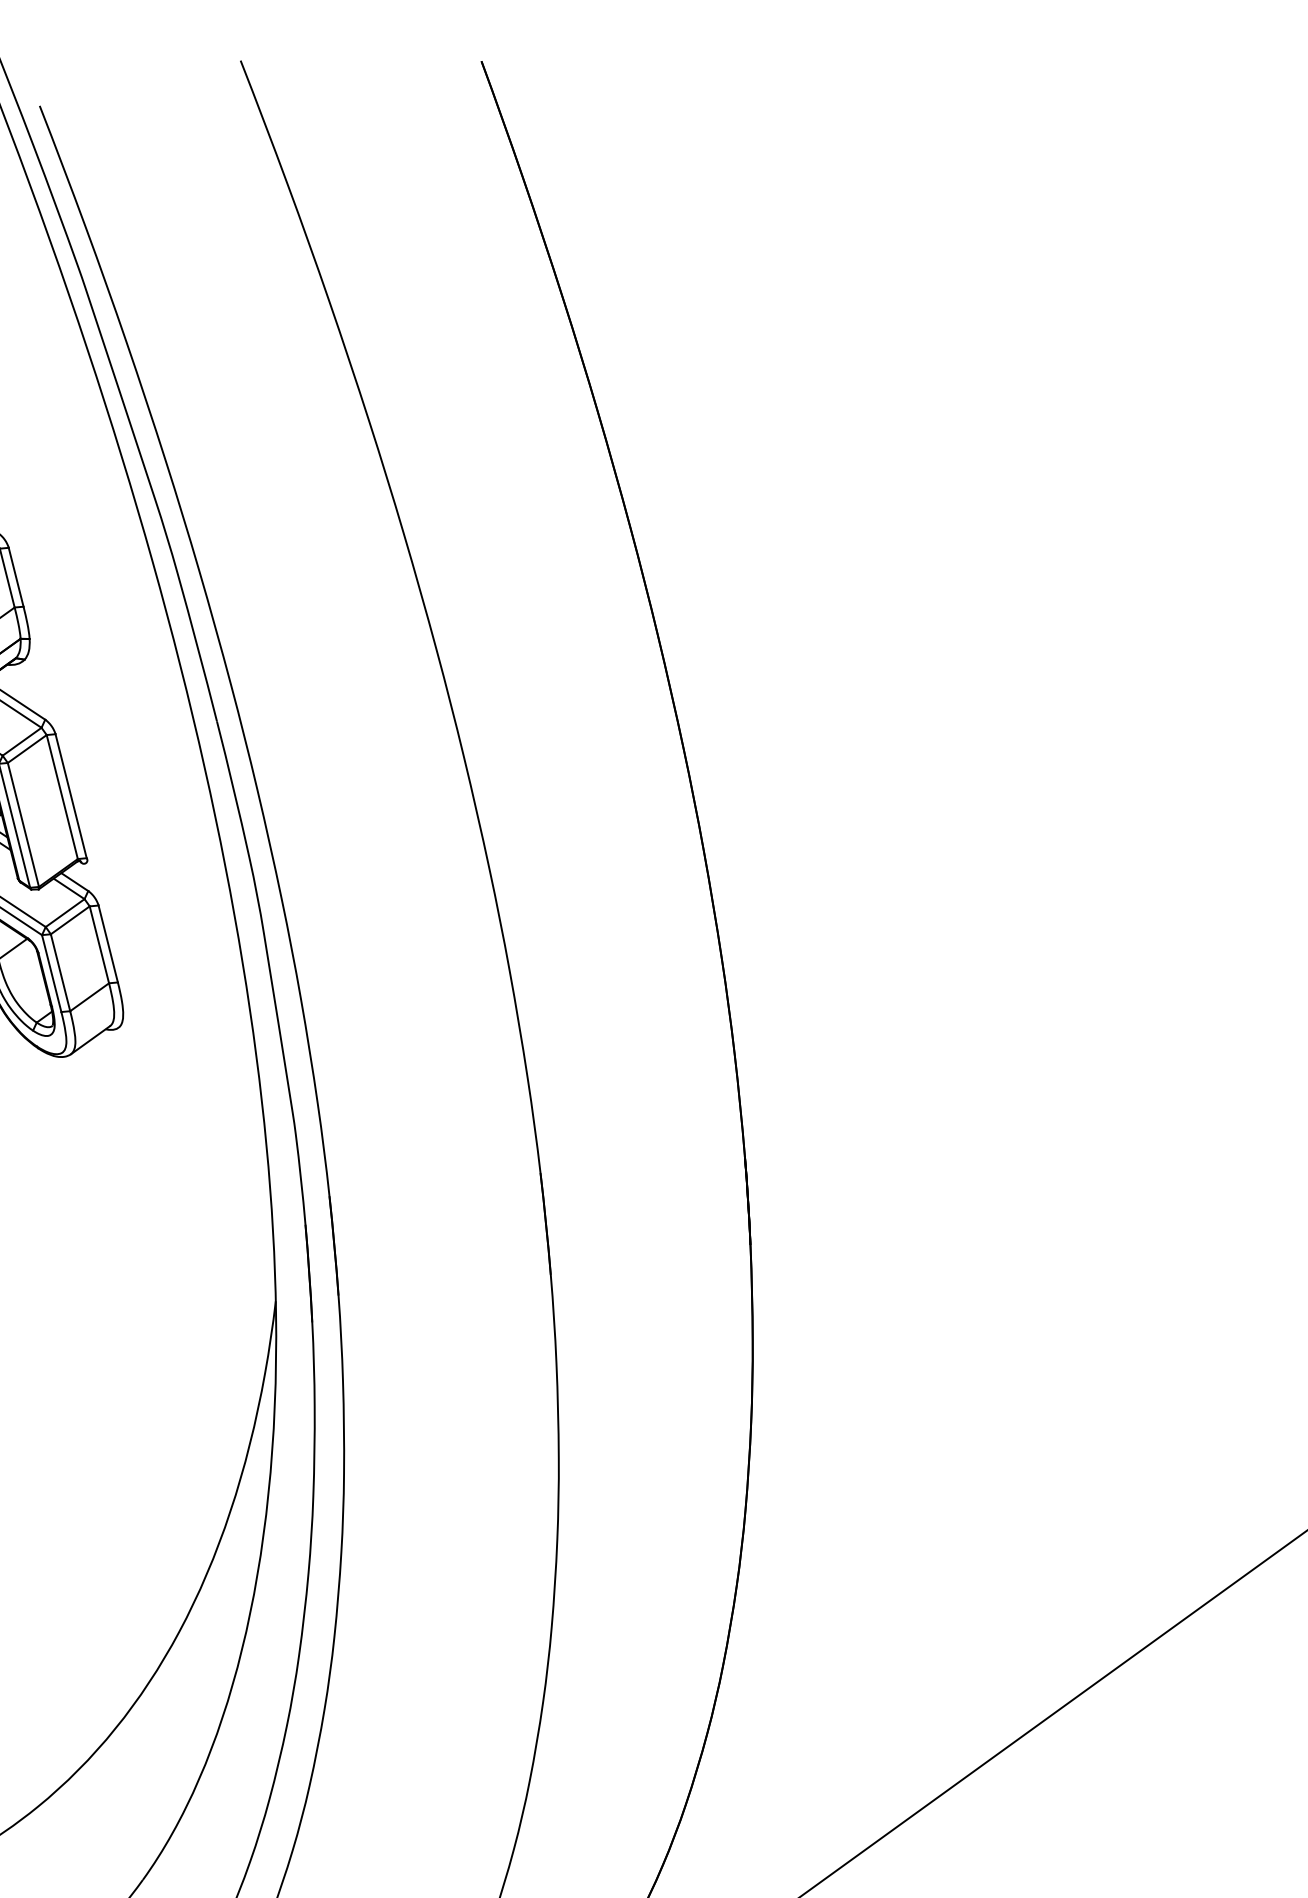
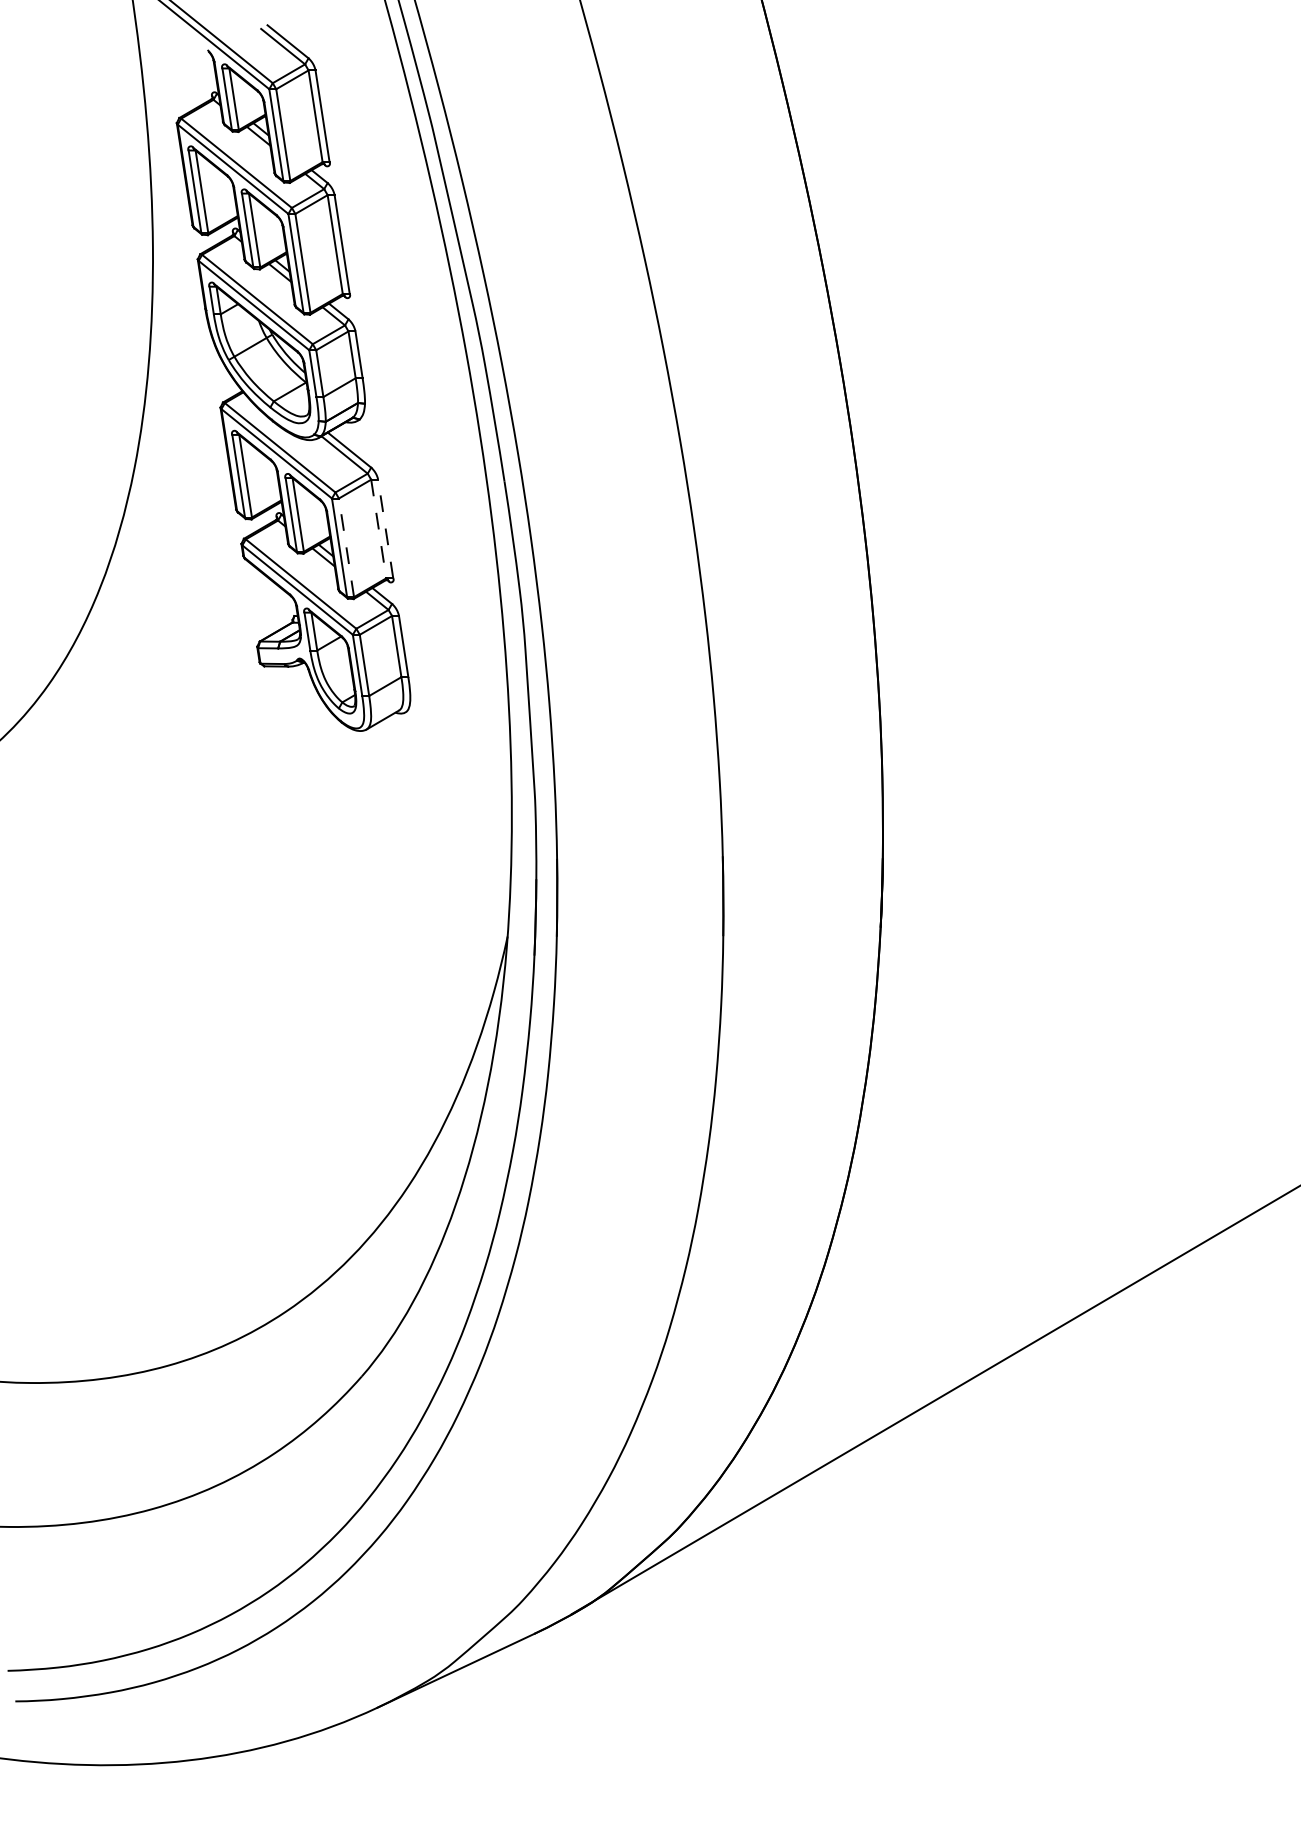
line: (70, 796) -> (385, 529), solid -> dashed
line: (62, 797) -> (378, 529), solid -> dashed
line: (23, 824) -> (346, 547), solid -> dashed

